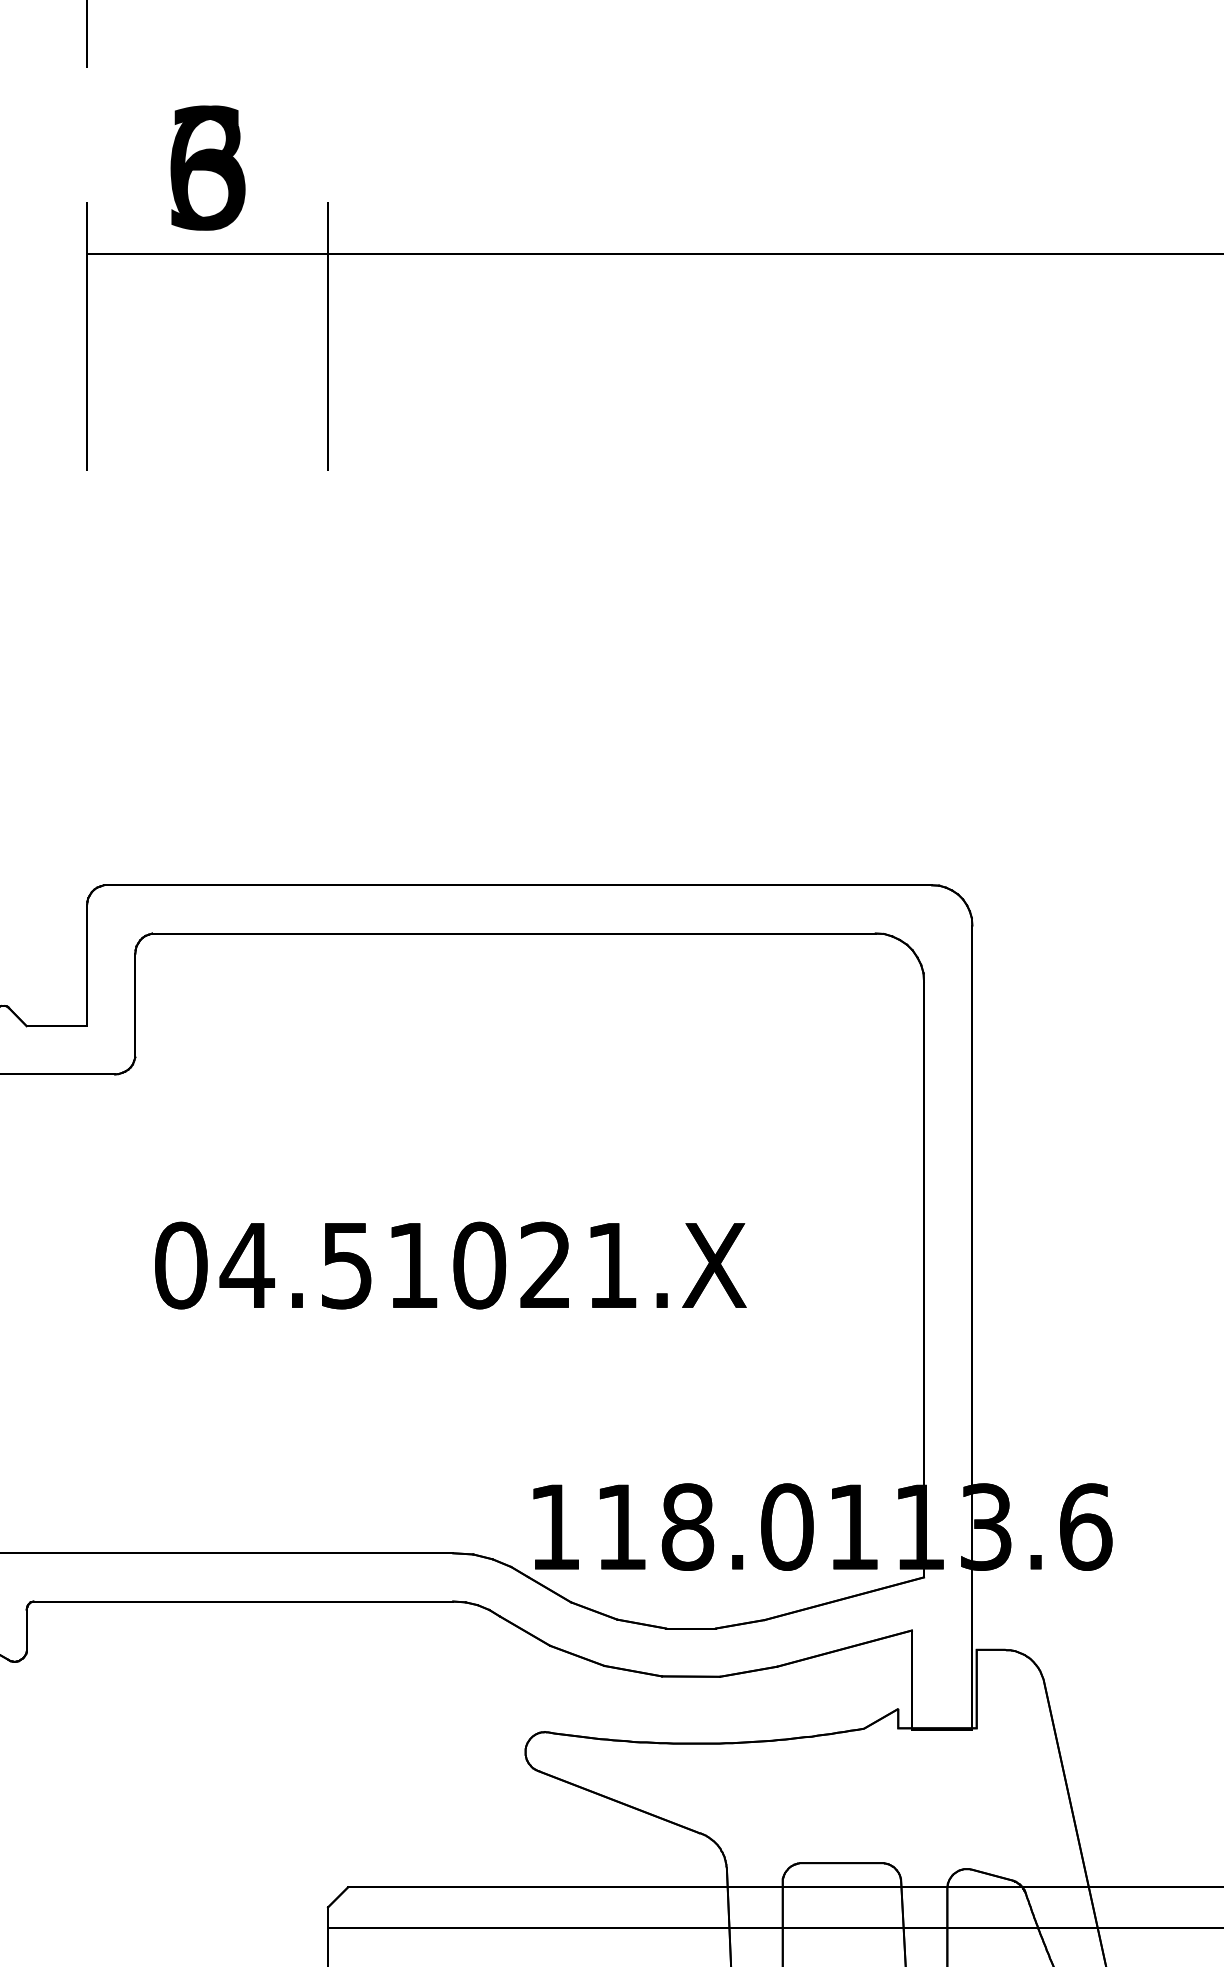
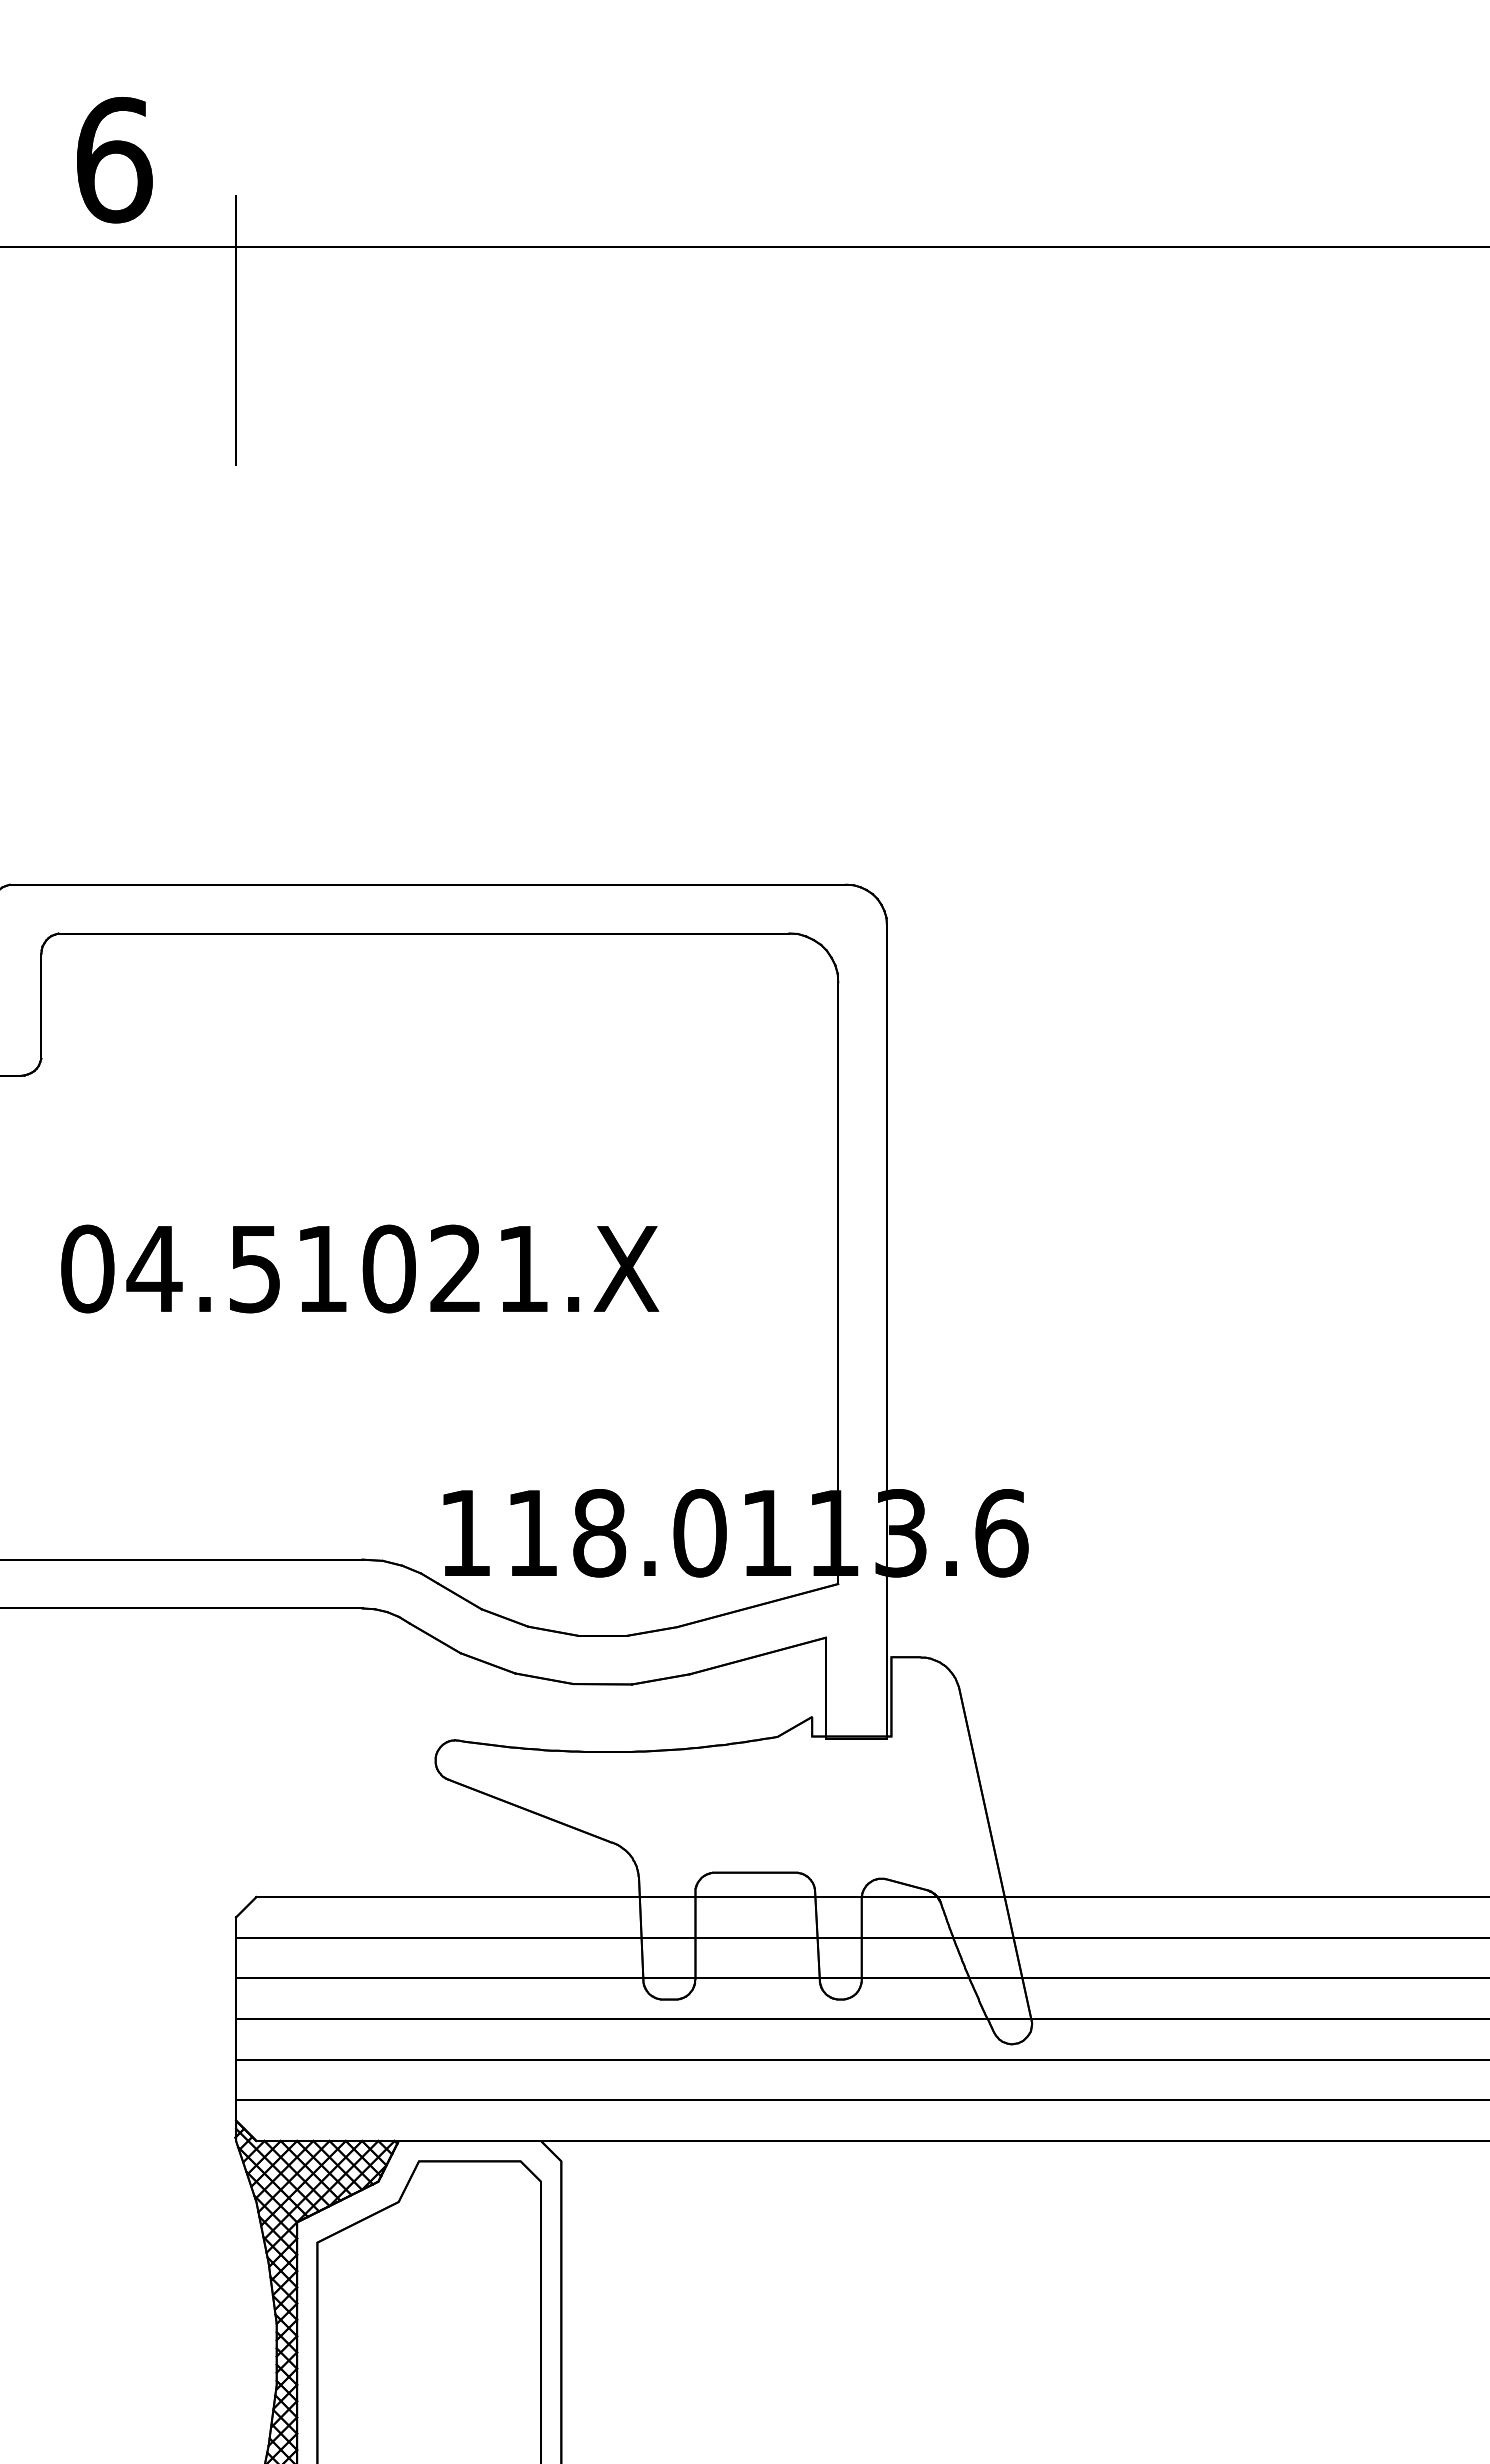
text: (207, 168) -> (114, 160), 3 -> 6

